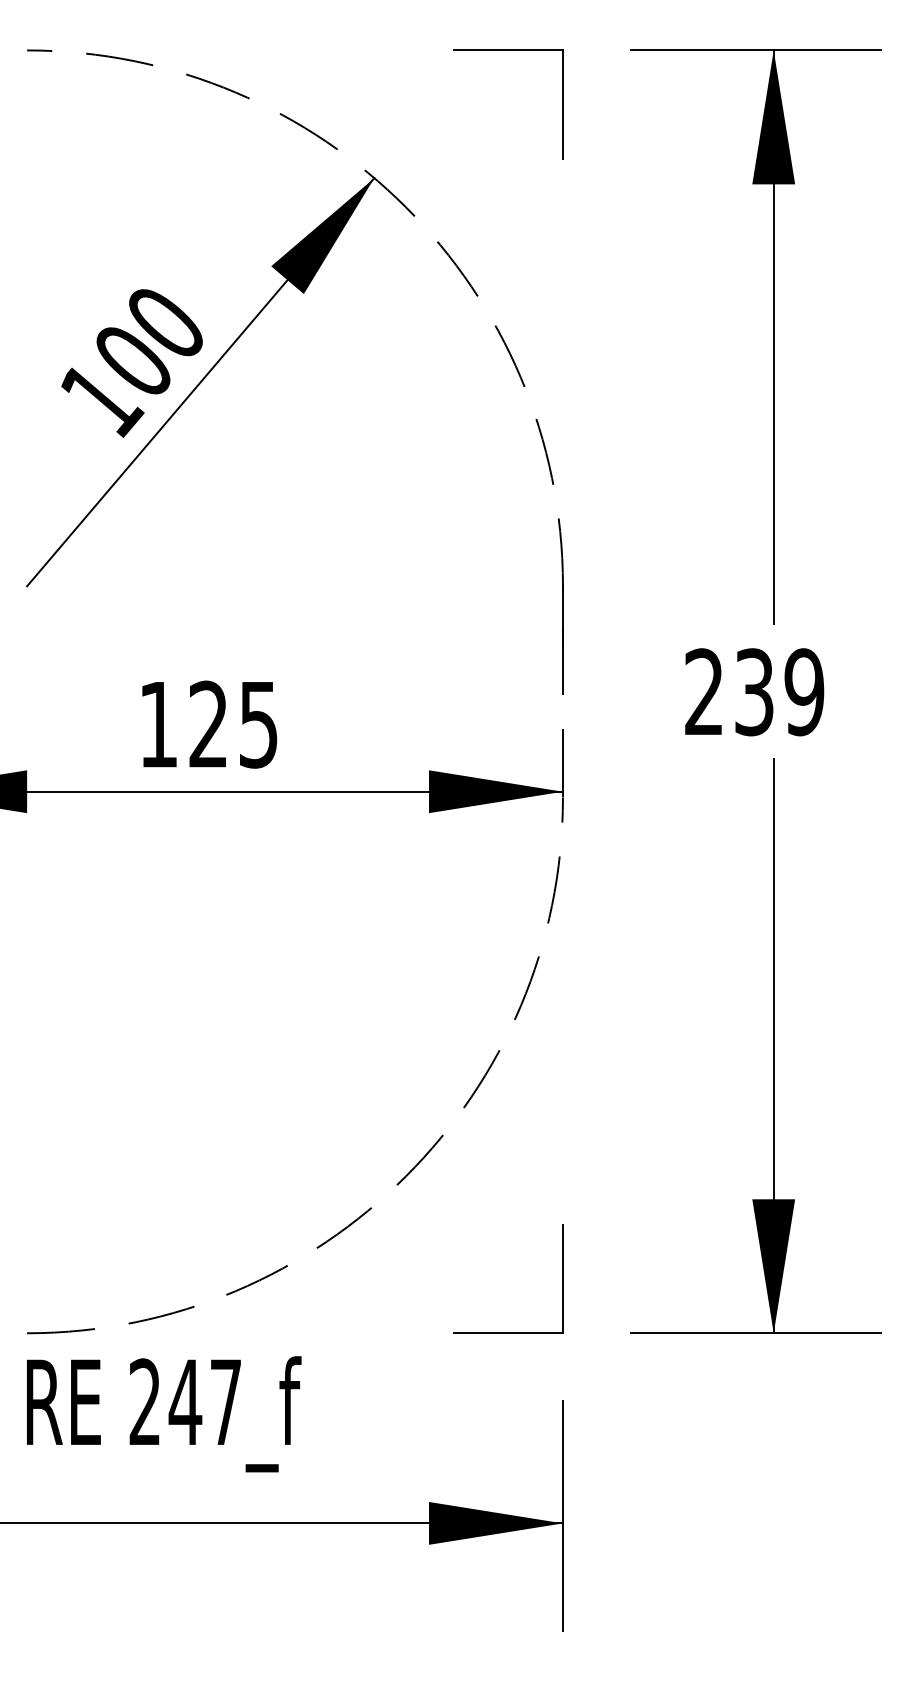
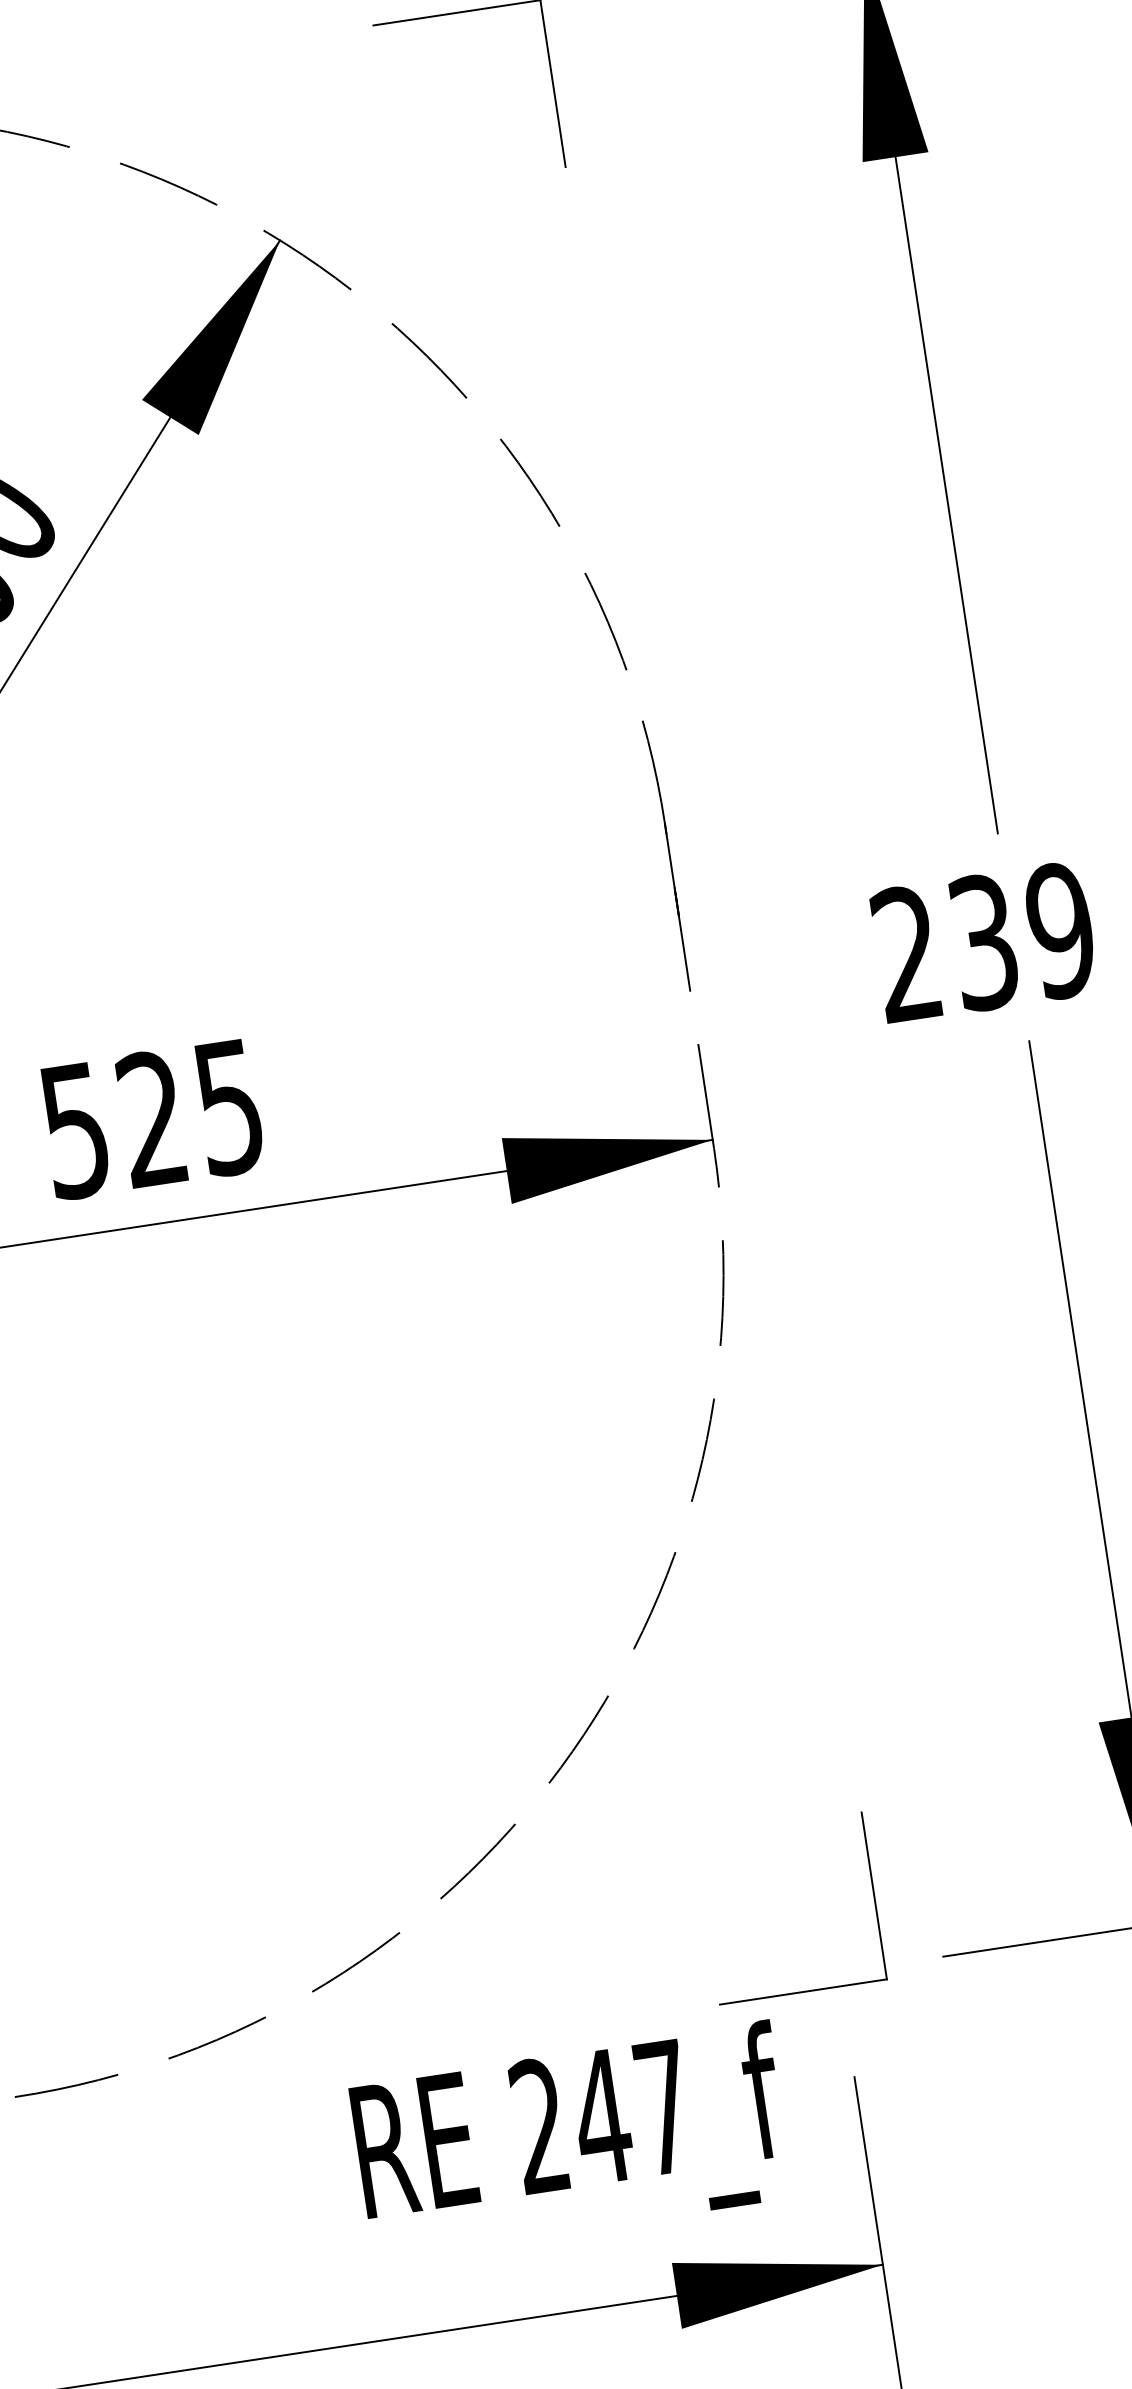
text: (157, 725) -> (73, 1132), 125 -> 525
part: (562, 1278) -> (873, 1895), moved
text: (164, 1414) -> (572, 2140), moved

